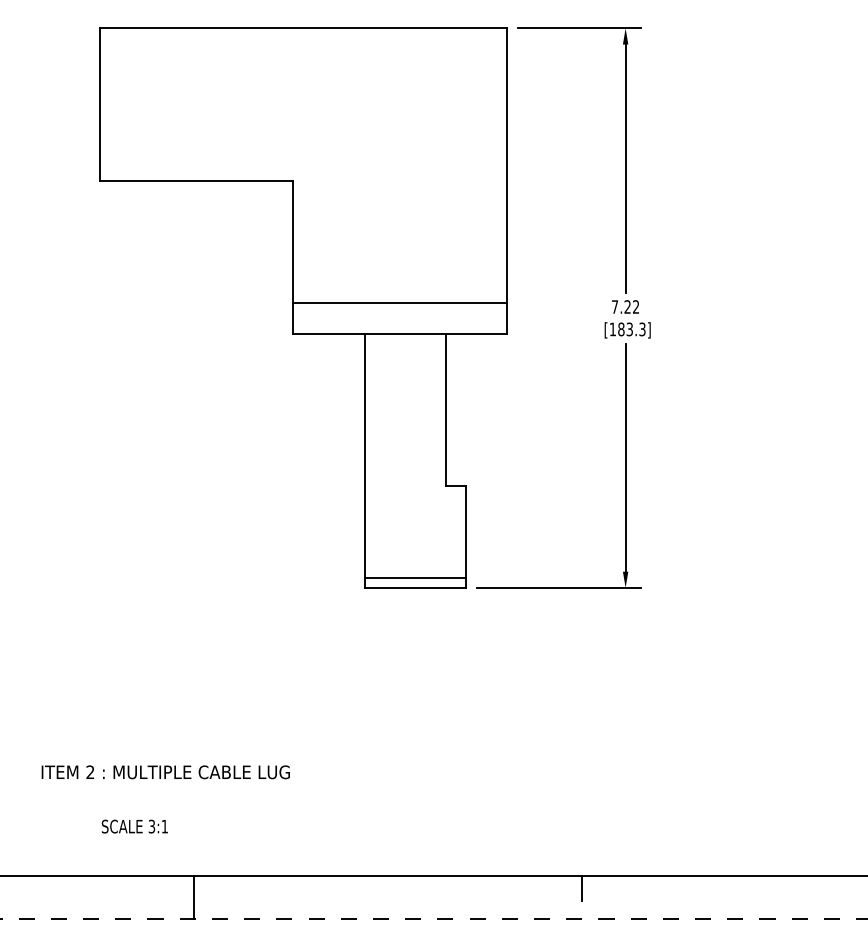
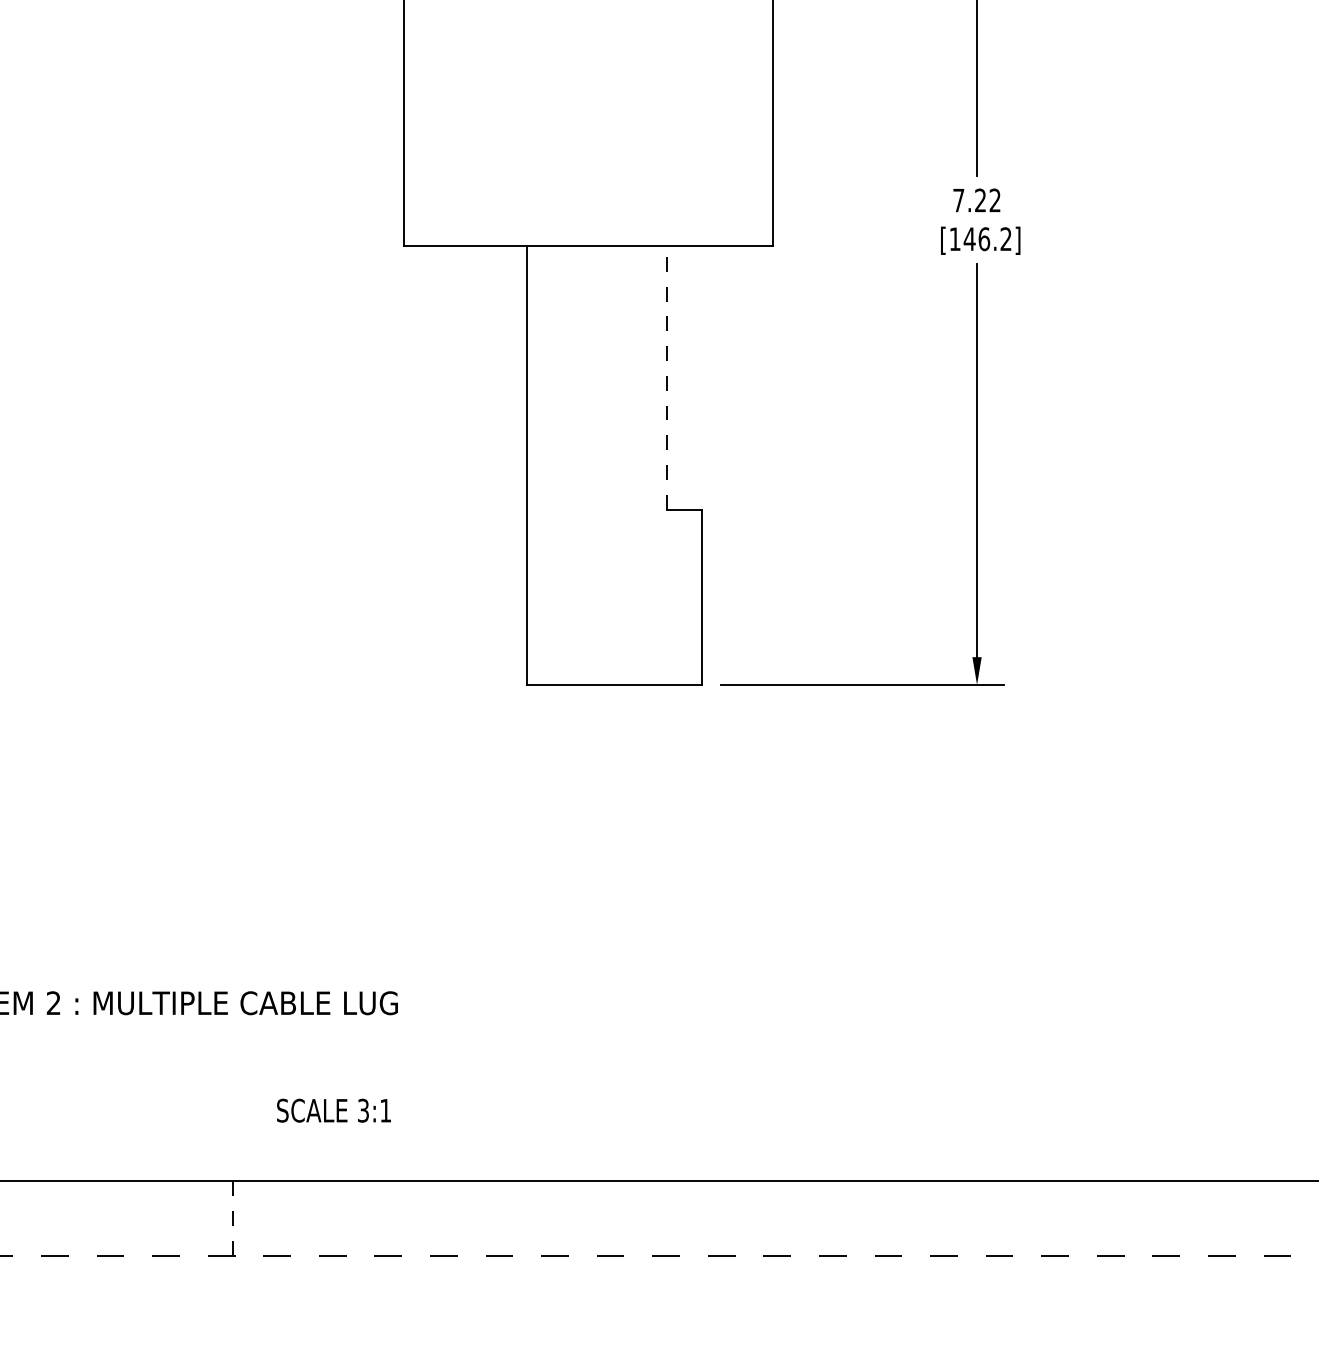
line: (400, 303) -> (588, 194), removed
text: (631, 329) -> (987, 239), [183.3] -> [146.2]
line: (446, 409) -> (668, 377), solid -> dashed
line: (415, 577) -> (614, 667), removed
text: (134, 826) -> (333, 1110), moved
line: (581, 888) -> (900, 1203), removed
line: (194, 897) -> (233, 1219), solid -> dashed

